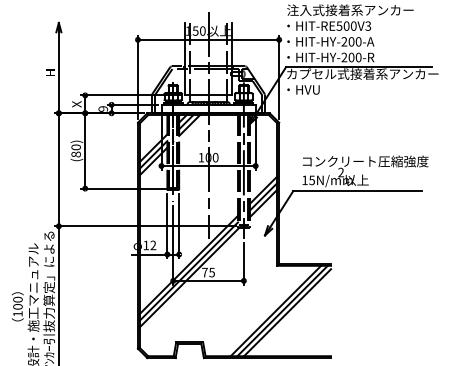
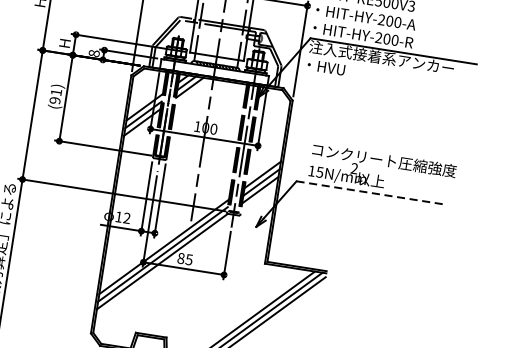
text: (362, 73) -> (396, 59), カプセル式接着系アンカー -> 注入式接着系アンカー
text: (76, 104) -> (64, 43), X -> H
text: (103, 108) -> (94, 52), 9 -> 8
text: (75, 150) -> (55, 95), (80) -> (91)
line: (357, 191) -> (369, 193), solid -> dashed
text: (204, 272) -> (180, 258), 75 -> 85

